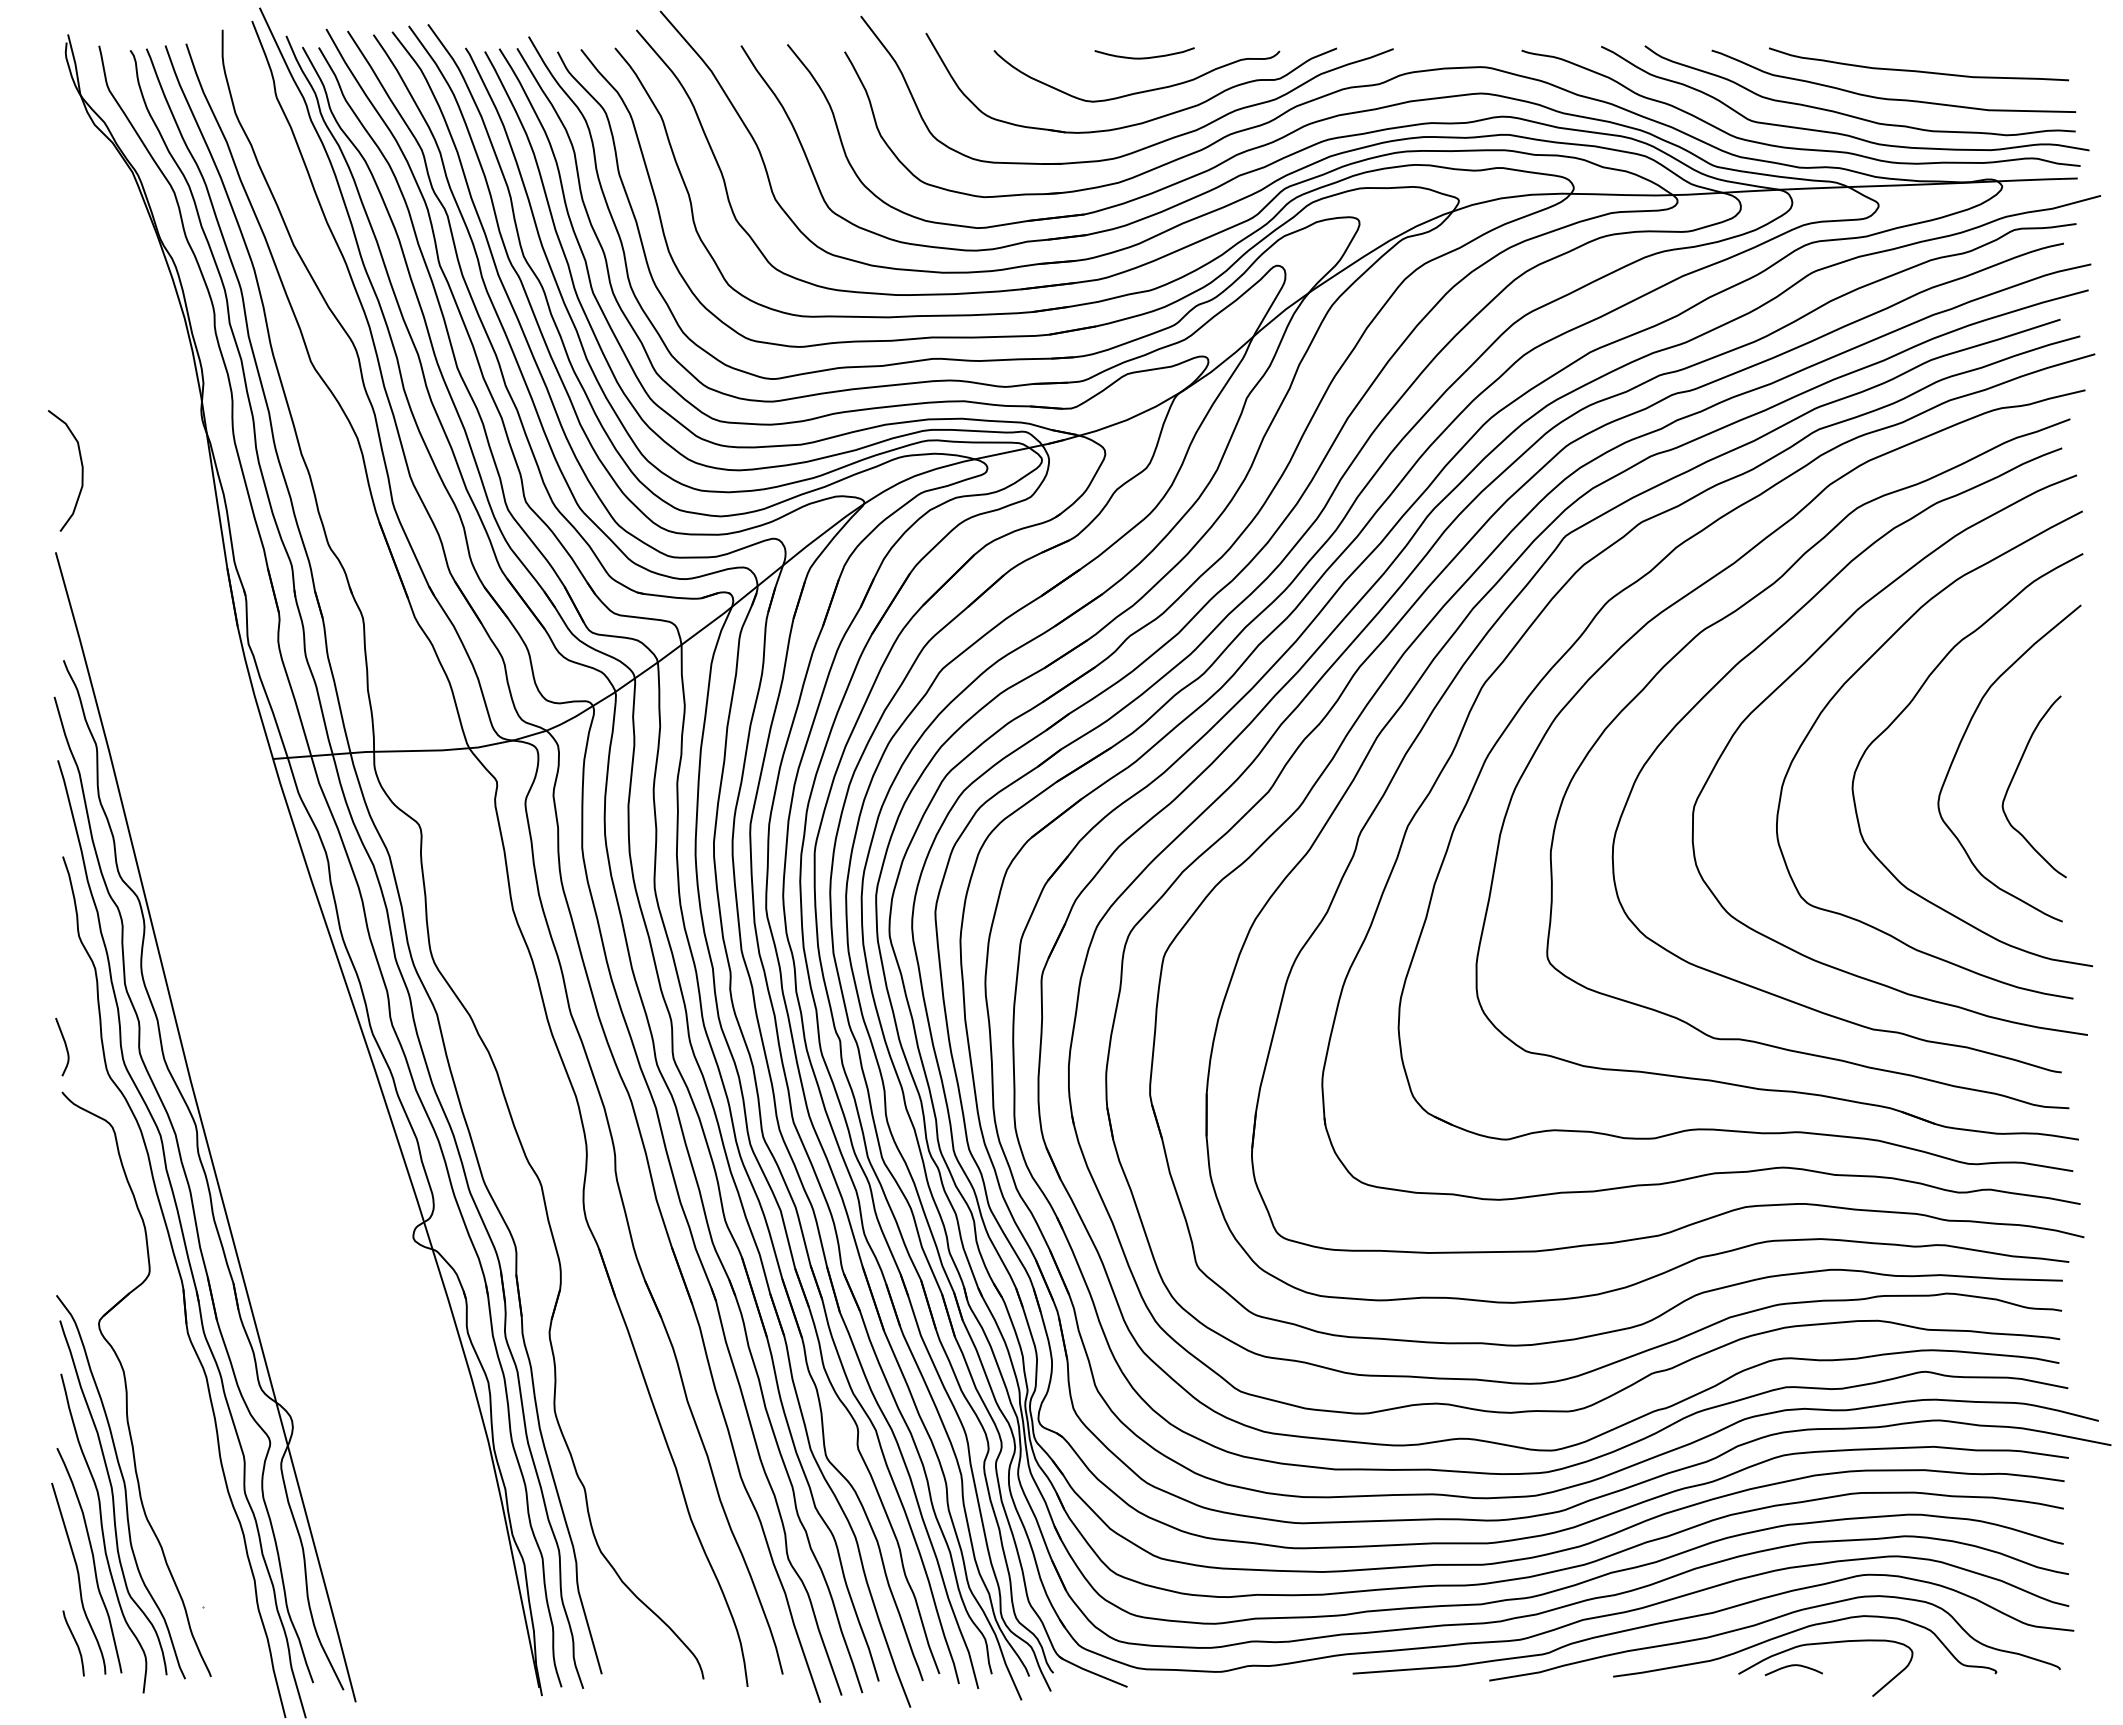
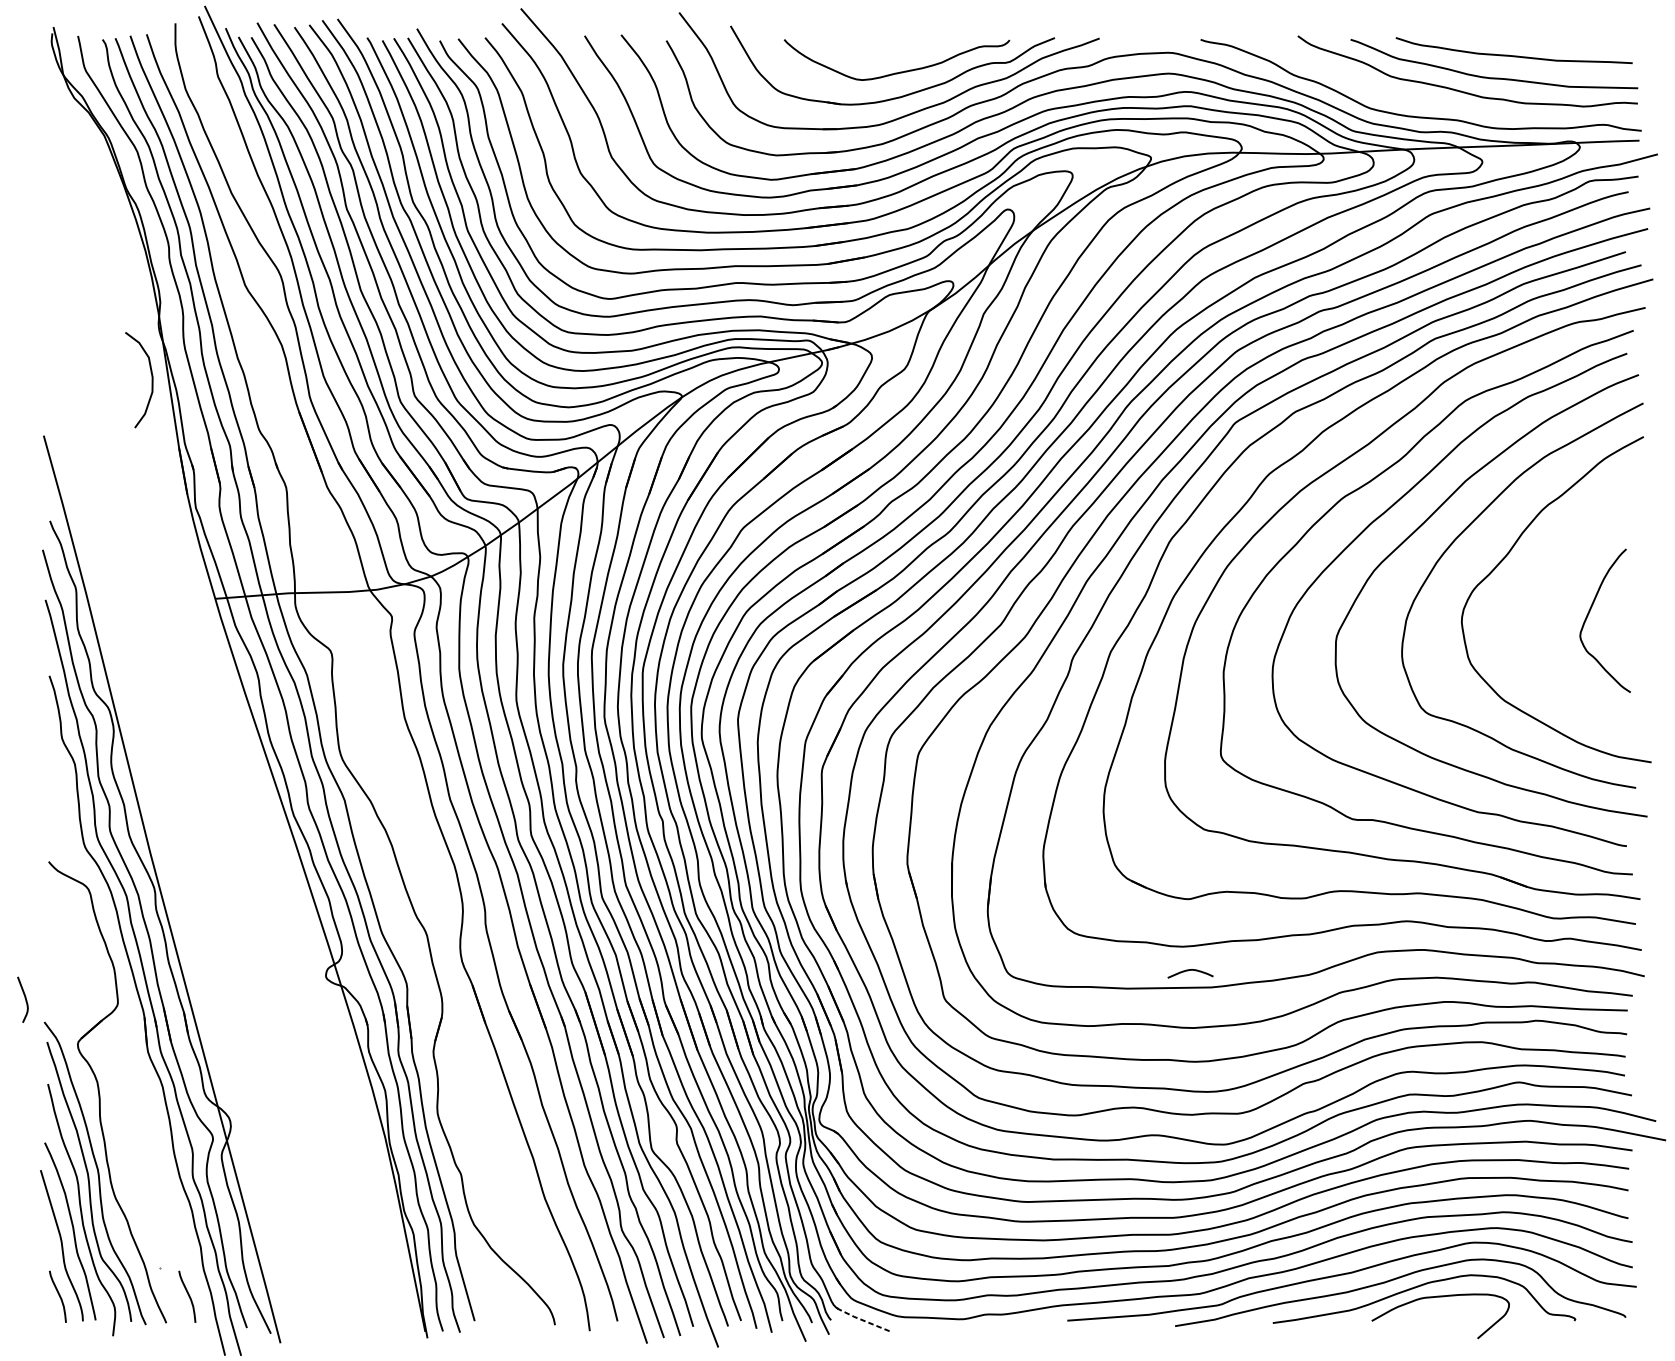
curve: (1144, 57) -> (903, 45), removed
curve: (1838, 132) -> (1450, 104), removed
curve: (81, 470) -> (151, 379), moved
curve: (1961, 743) -> (1547, 586), removed
curve: (64, 1044) -> (24, 997), moved
curve: (239, 1643) -> (188, 1296), added
curve: (1793, 1666) -> (1190, 970), moved
line: (1091, 1672) -> (861, 1319), solid -> dashed

